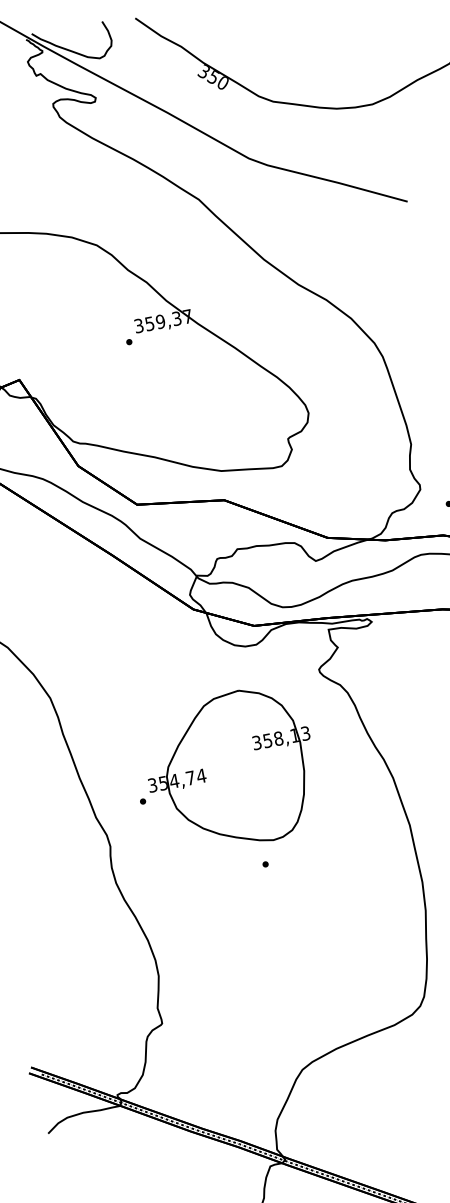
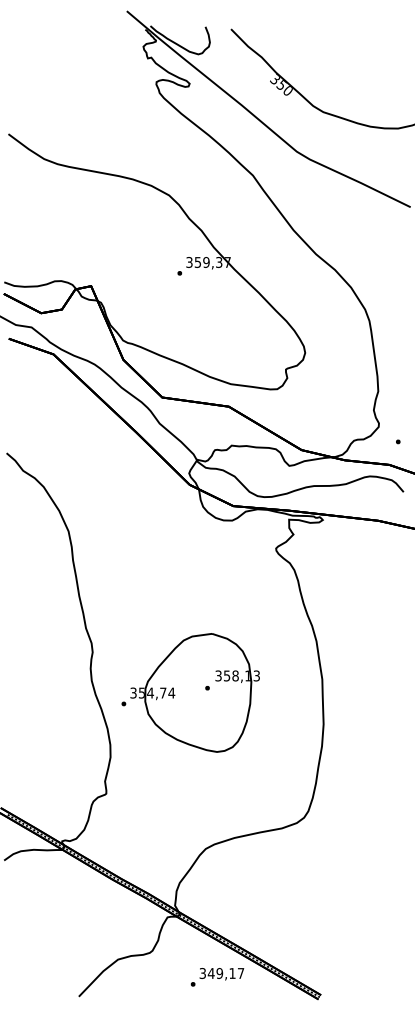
part: (225, 770) -> (190, 692), moved

